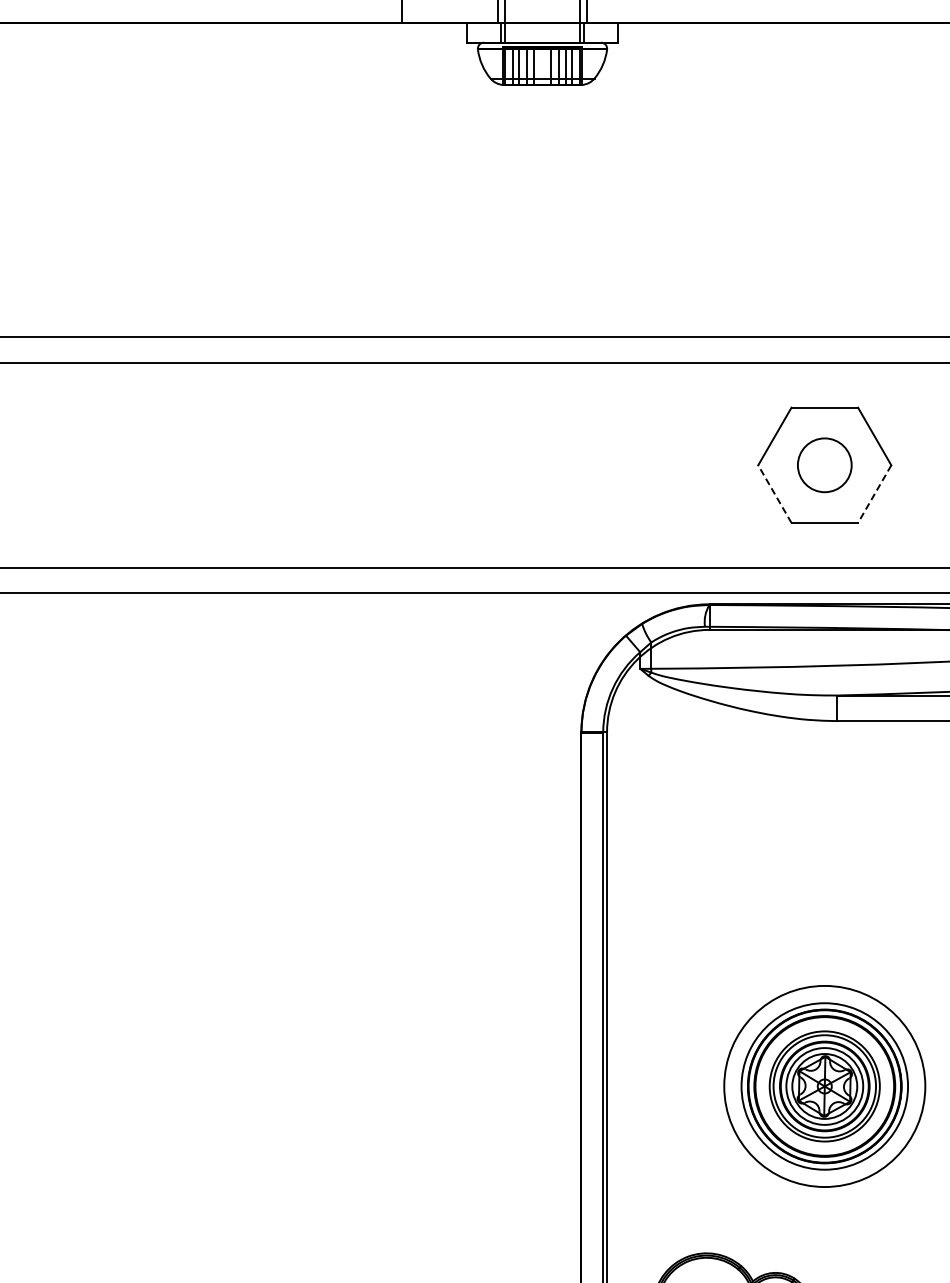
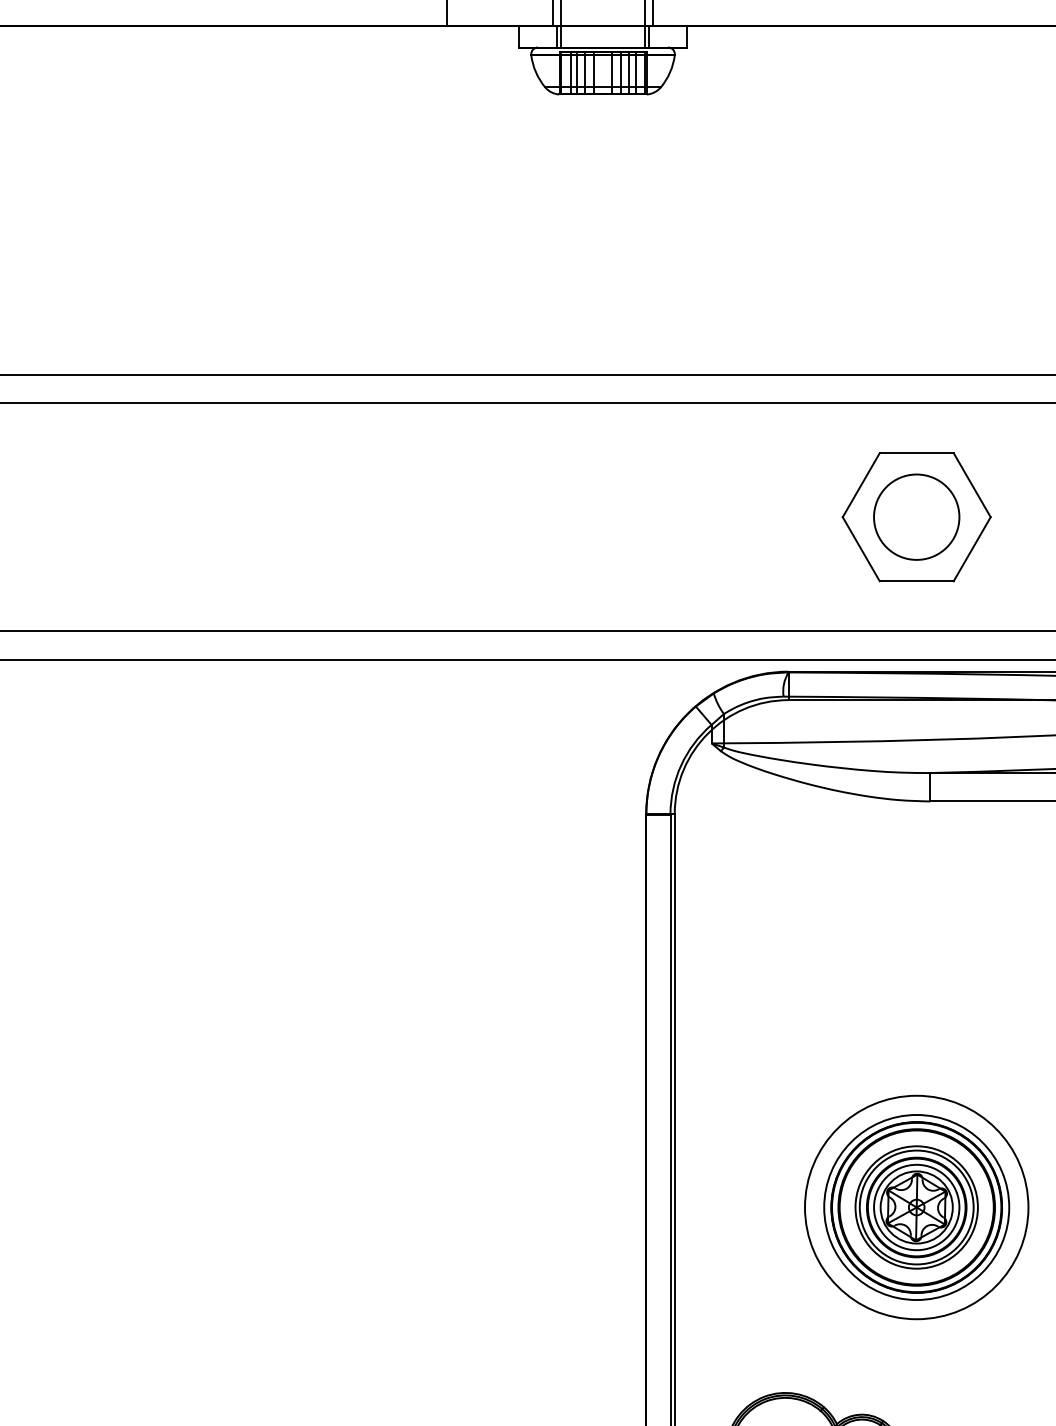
circle: (824, 464) -> (916, 516), size x1.43
line: (774, 493) -> (860, 548), dashed -> solid
line: (874, 494) -> (971, 549), dashed -> solid

